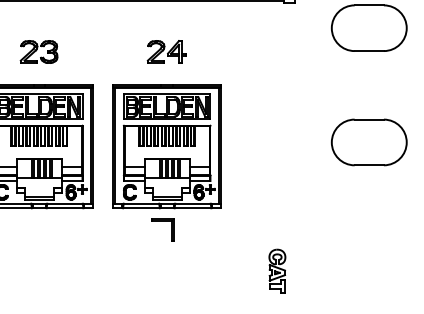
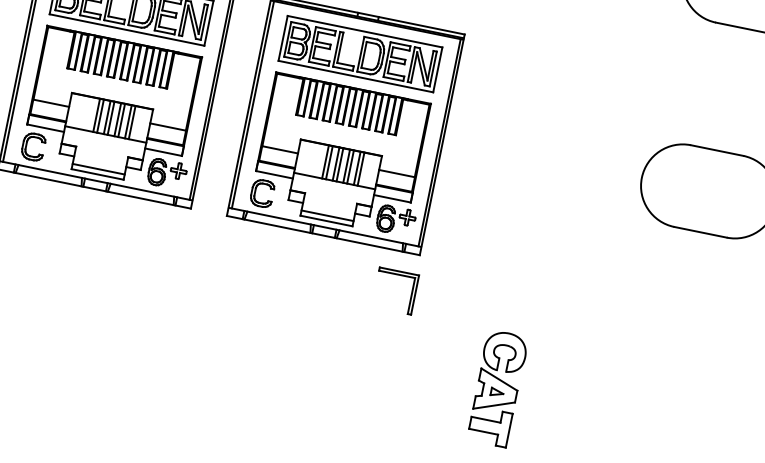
part: (162, 221) -> (397, 275), moved
part: (277, 270) -> (498, 387), size x1.43

